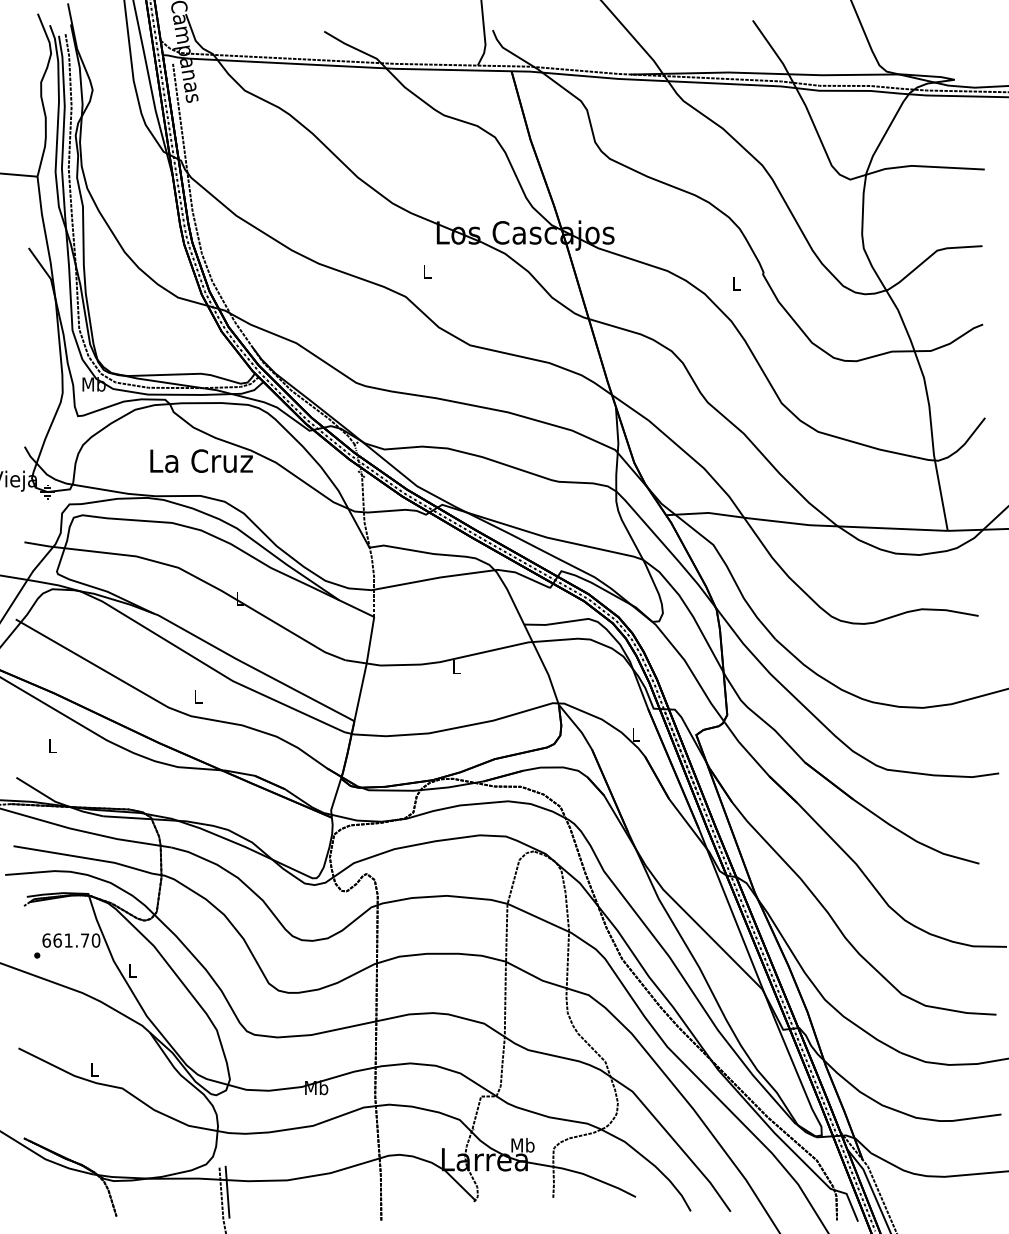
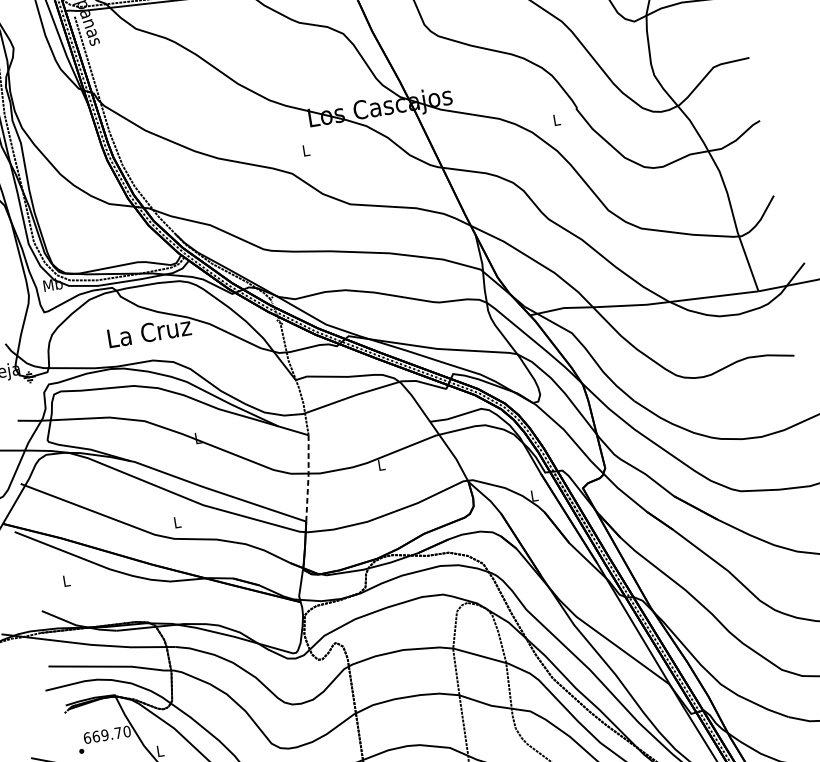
line: (365, 667) -> (308, 477), solid -> dashed
text: (68, 940) -> (104, 735), 661.70 -> 669.70

